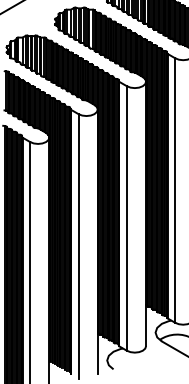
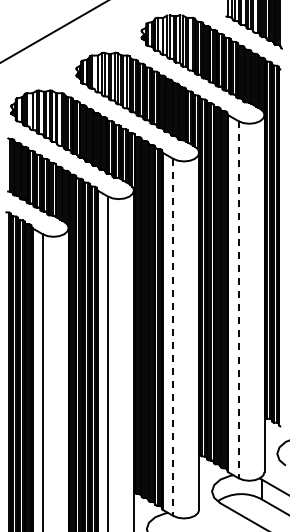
line: (175, 190) -> (238, 299), solid -> dashed
line: (127, 218) -> (173, 337), solid -> dashed

